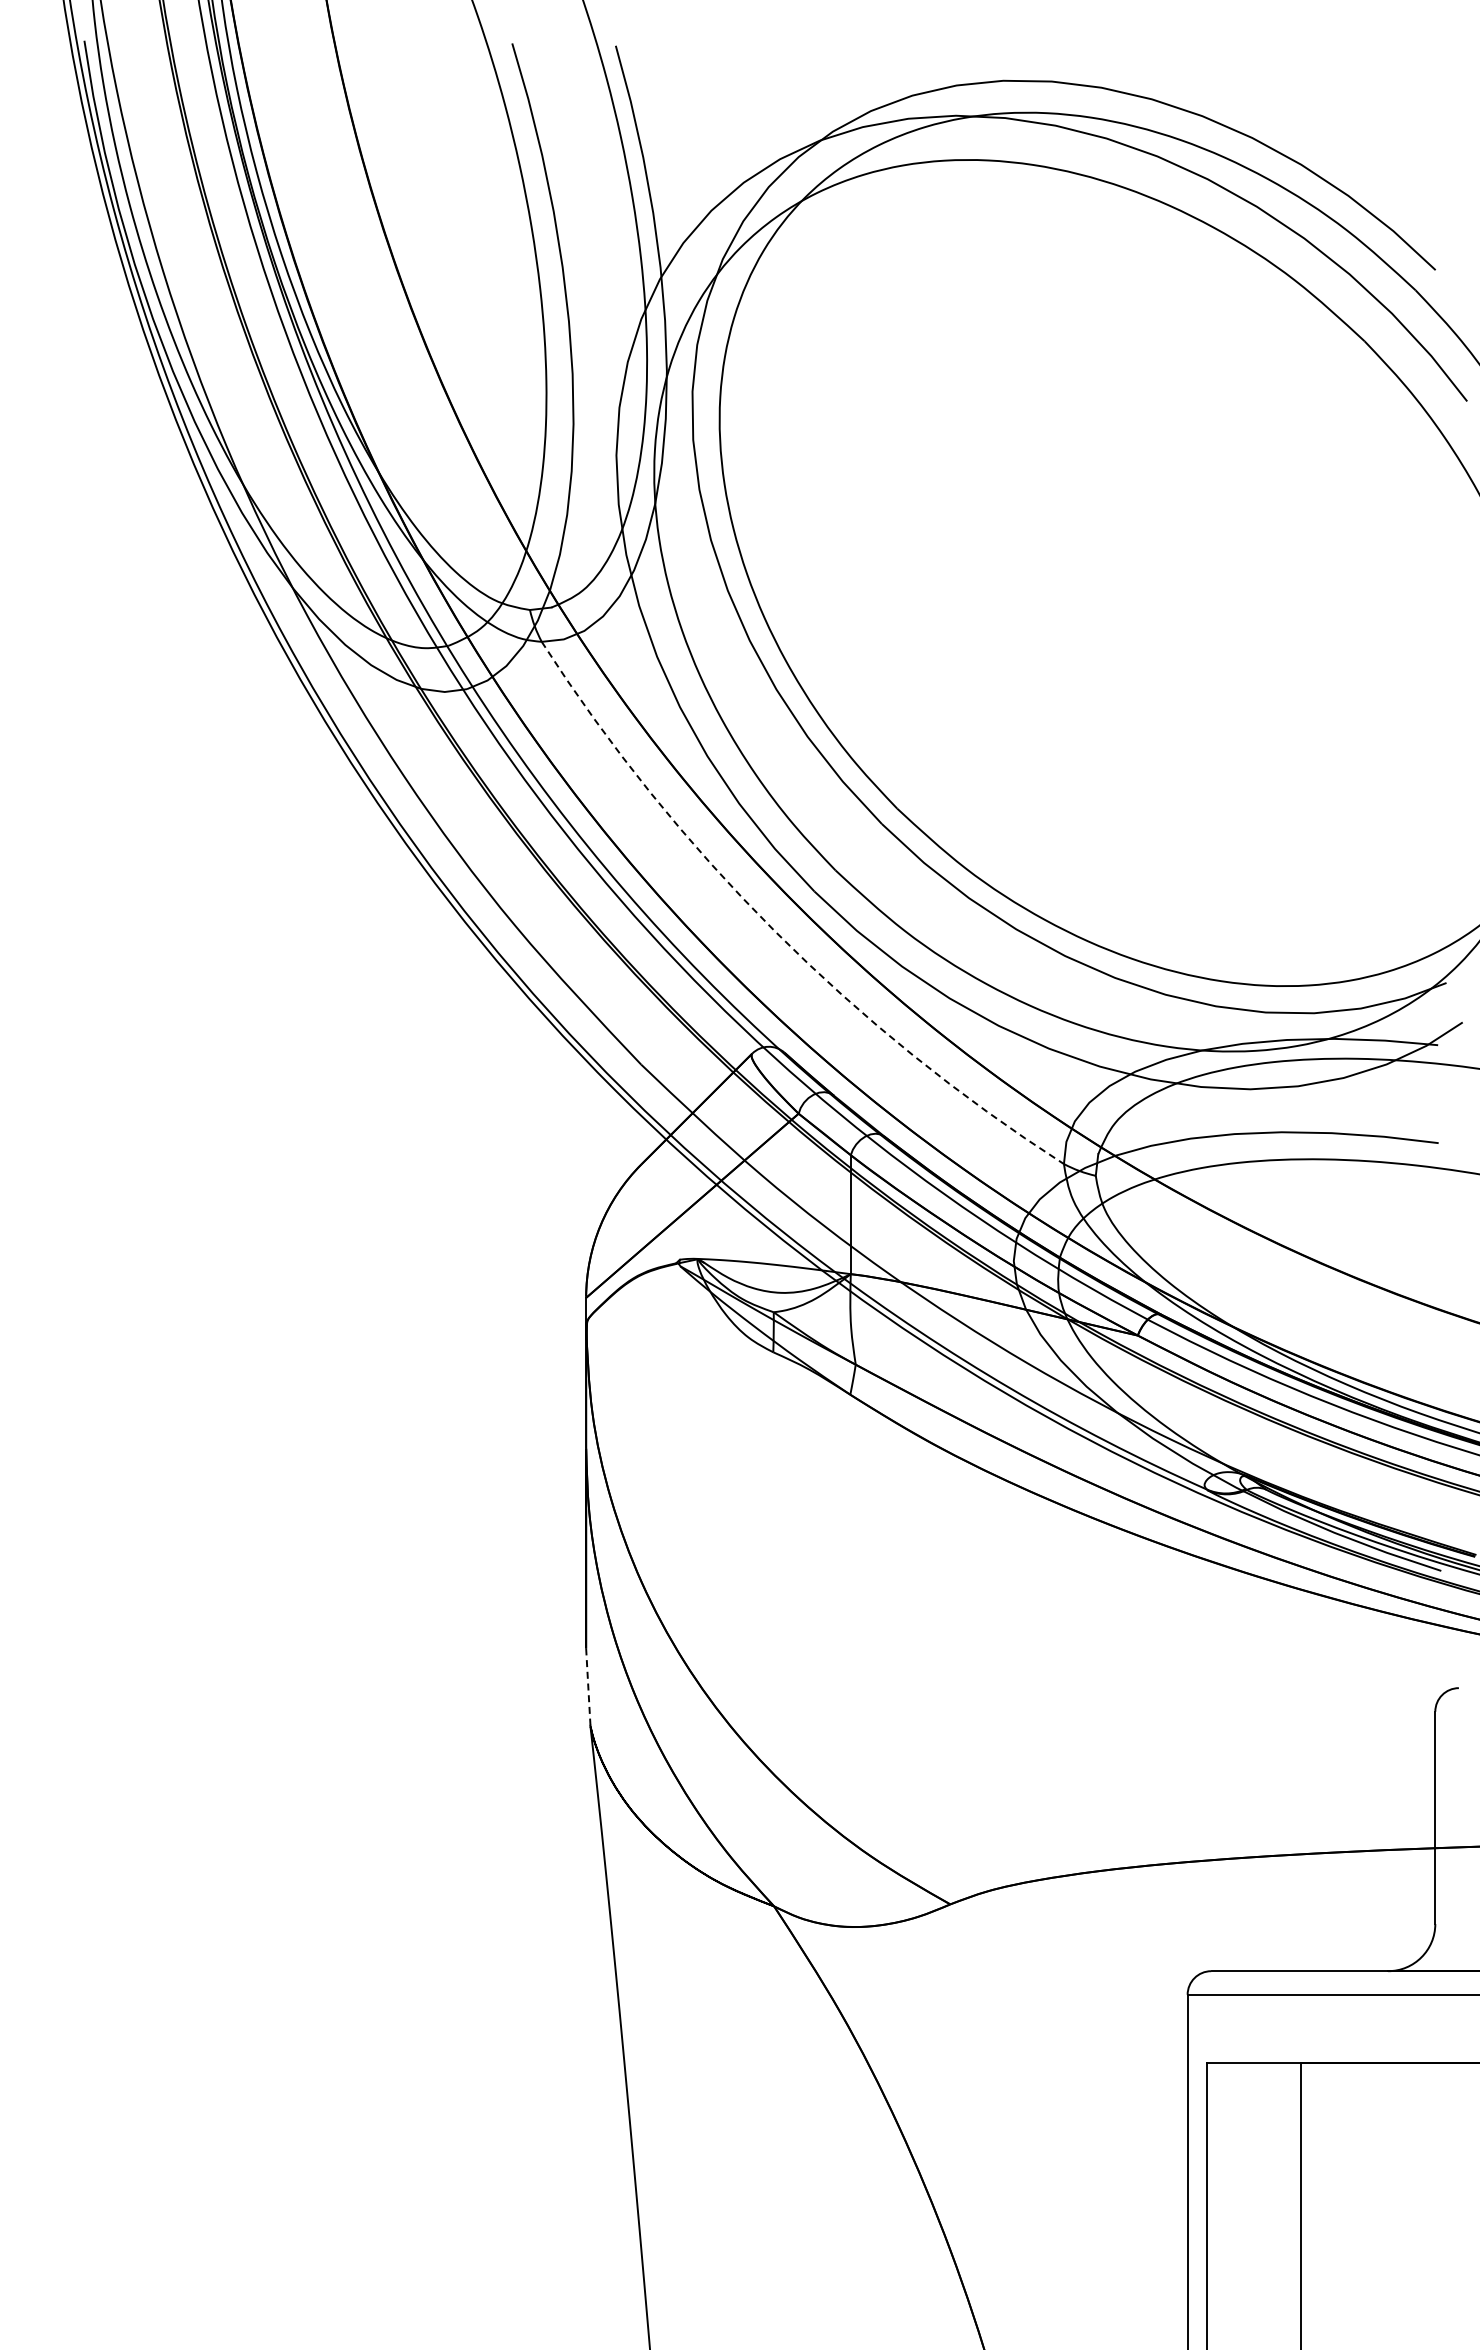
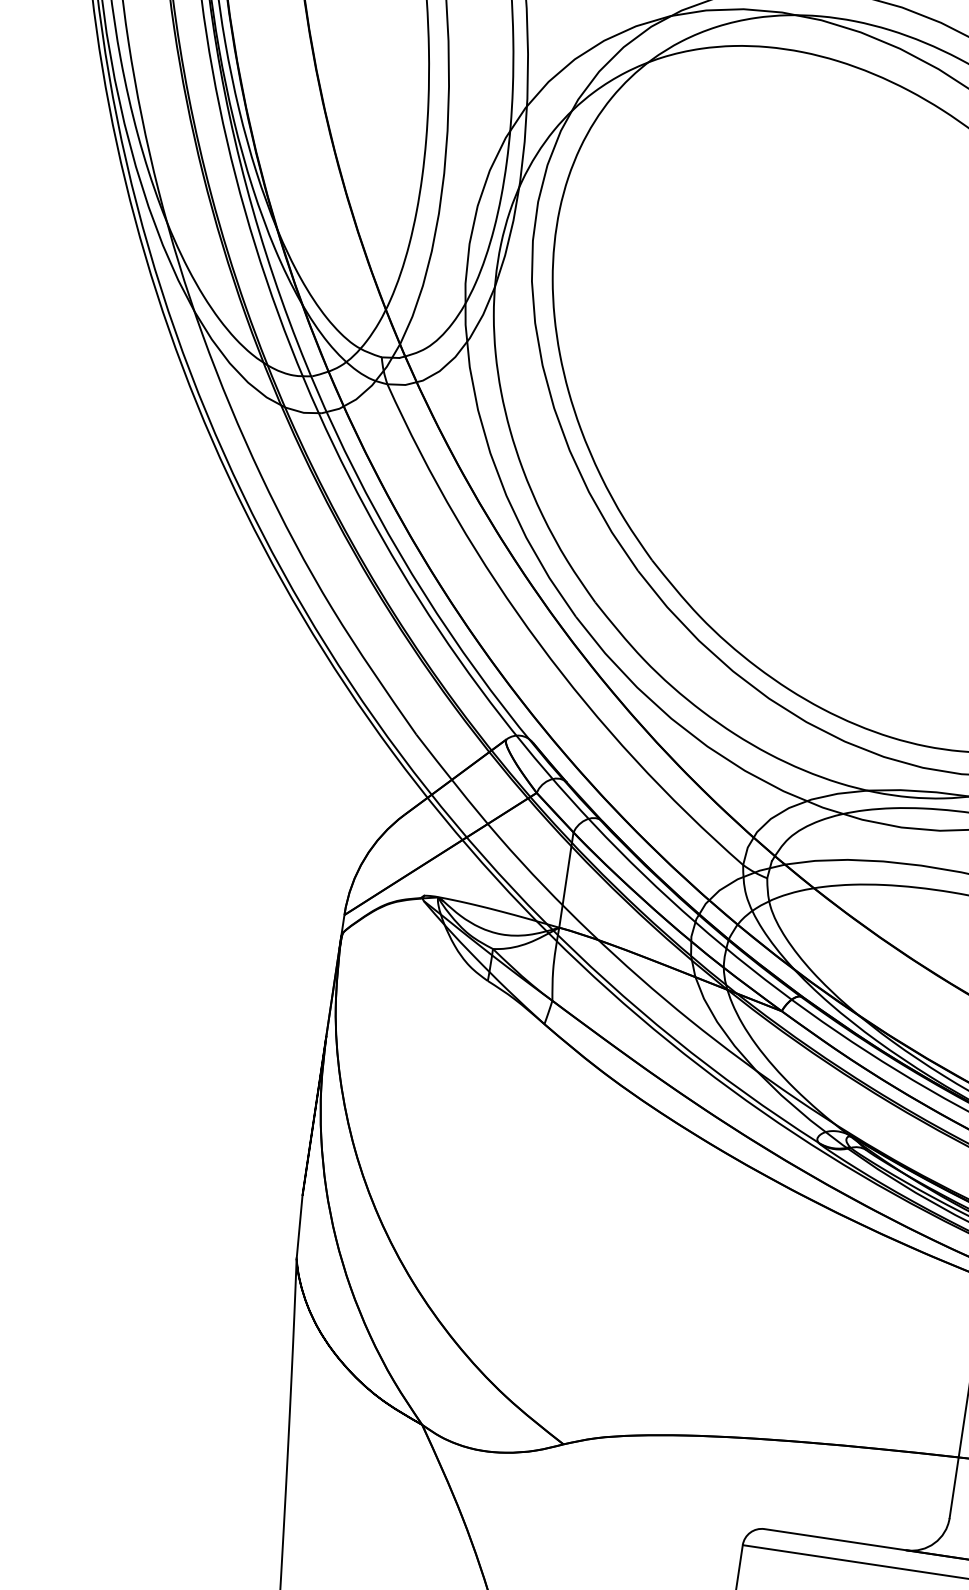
arc: (774, 931) -> (539, 644), dashed -> solid
line: (588, 1687) -> (299, 1227), dashed -> solid

